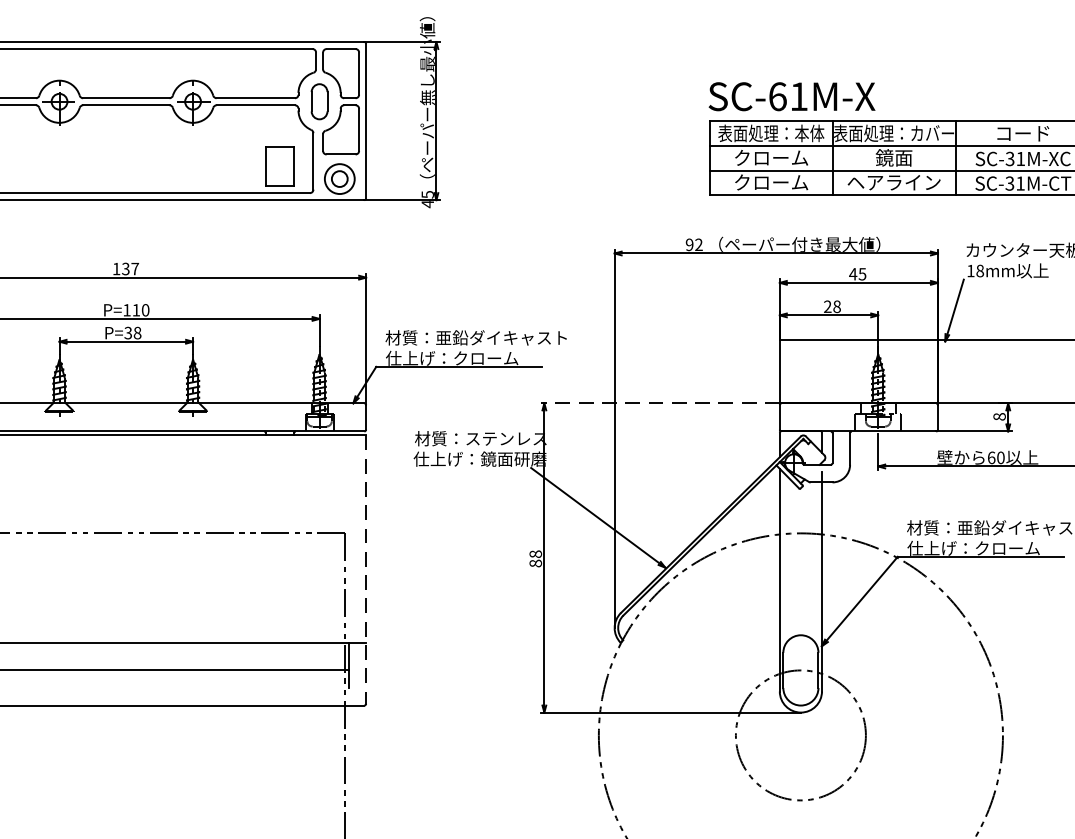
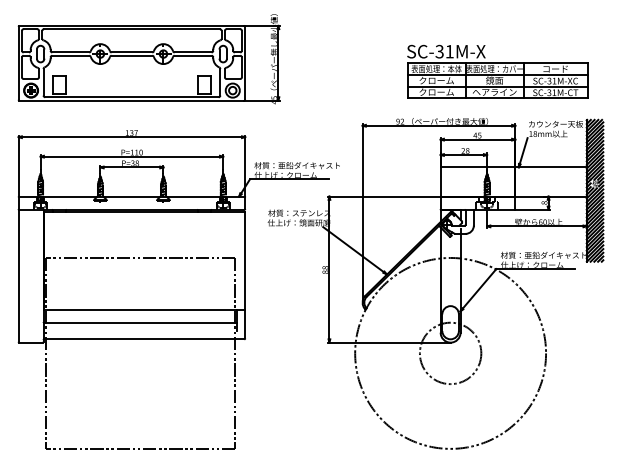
text: (777, 96) -> (439, 51), SC-61M-X -> SC-31M-X
line: (658, 403) -> (383, 196), dashed -> solid
line: (366, 570) -> (245, 275), dashed -> solid

